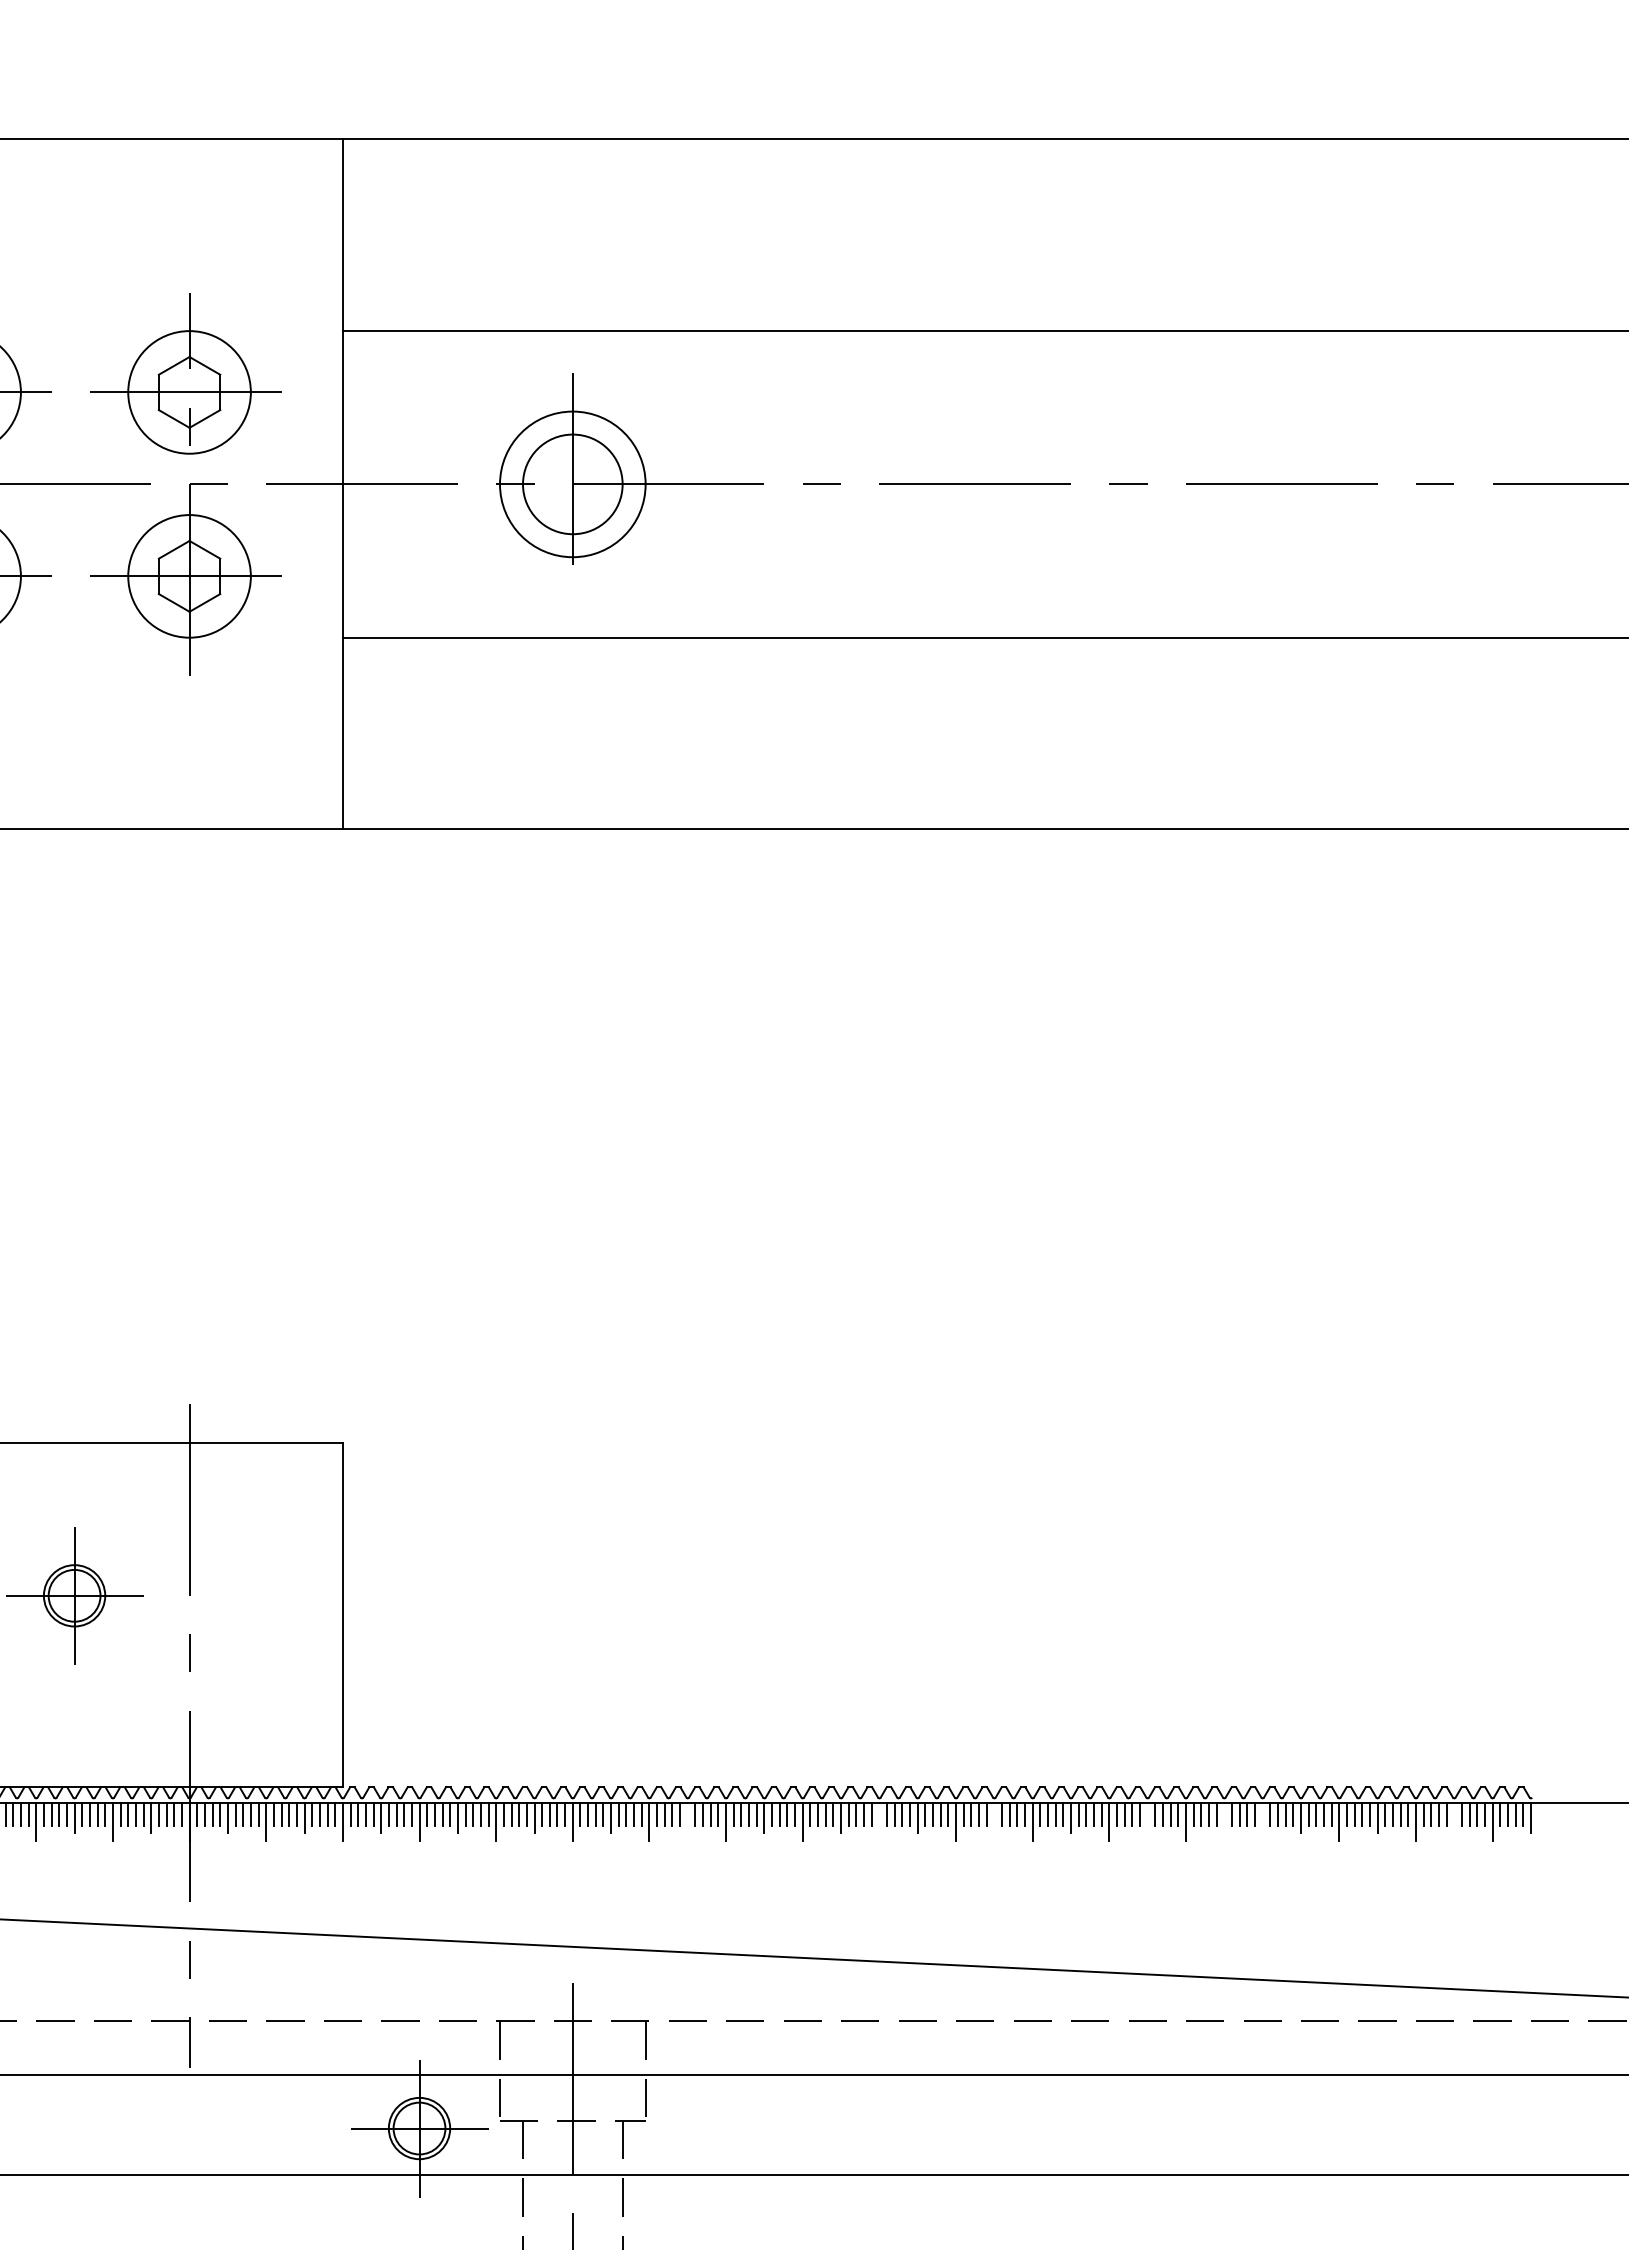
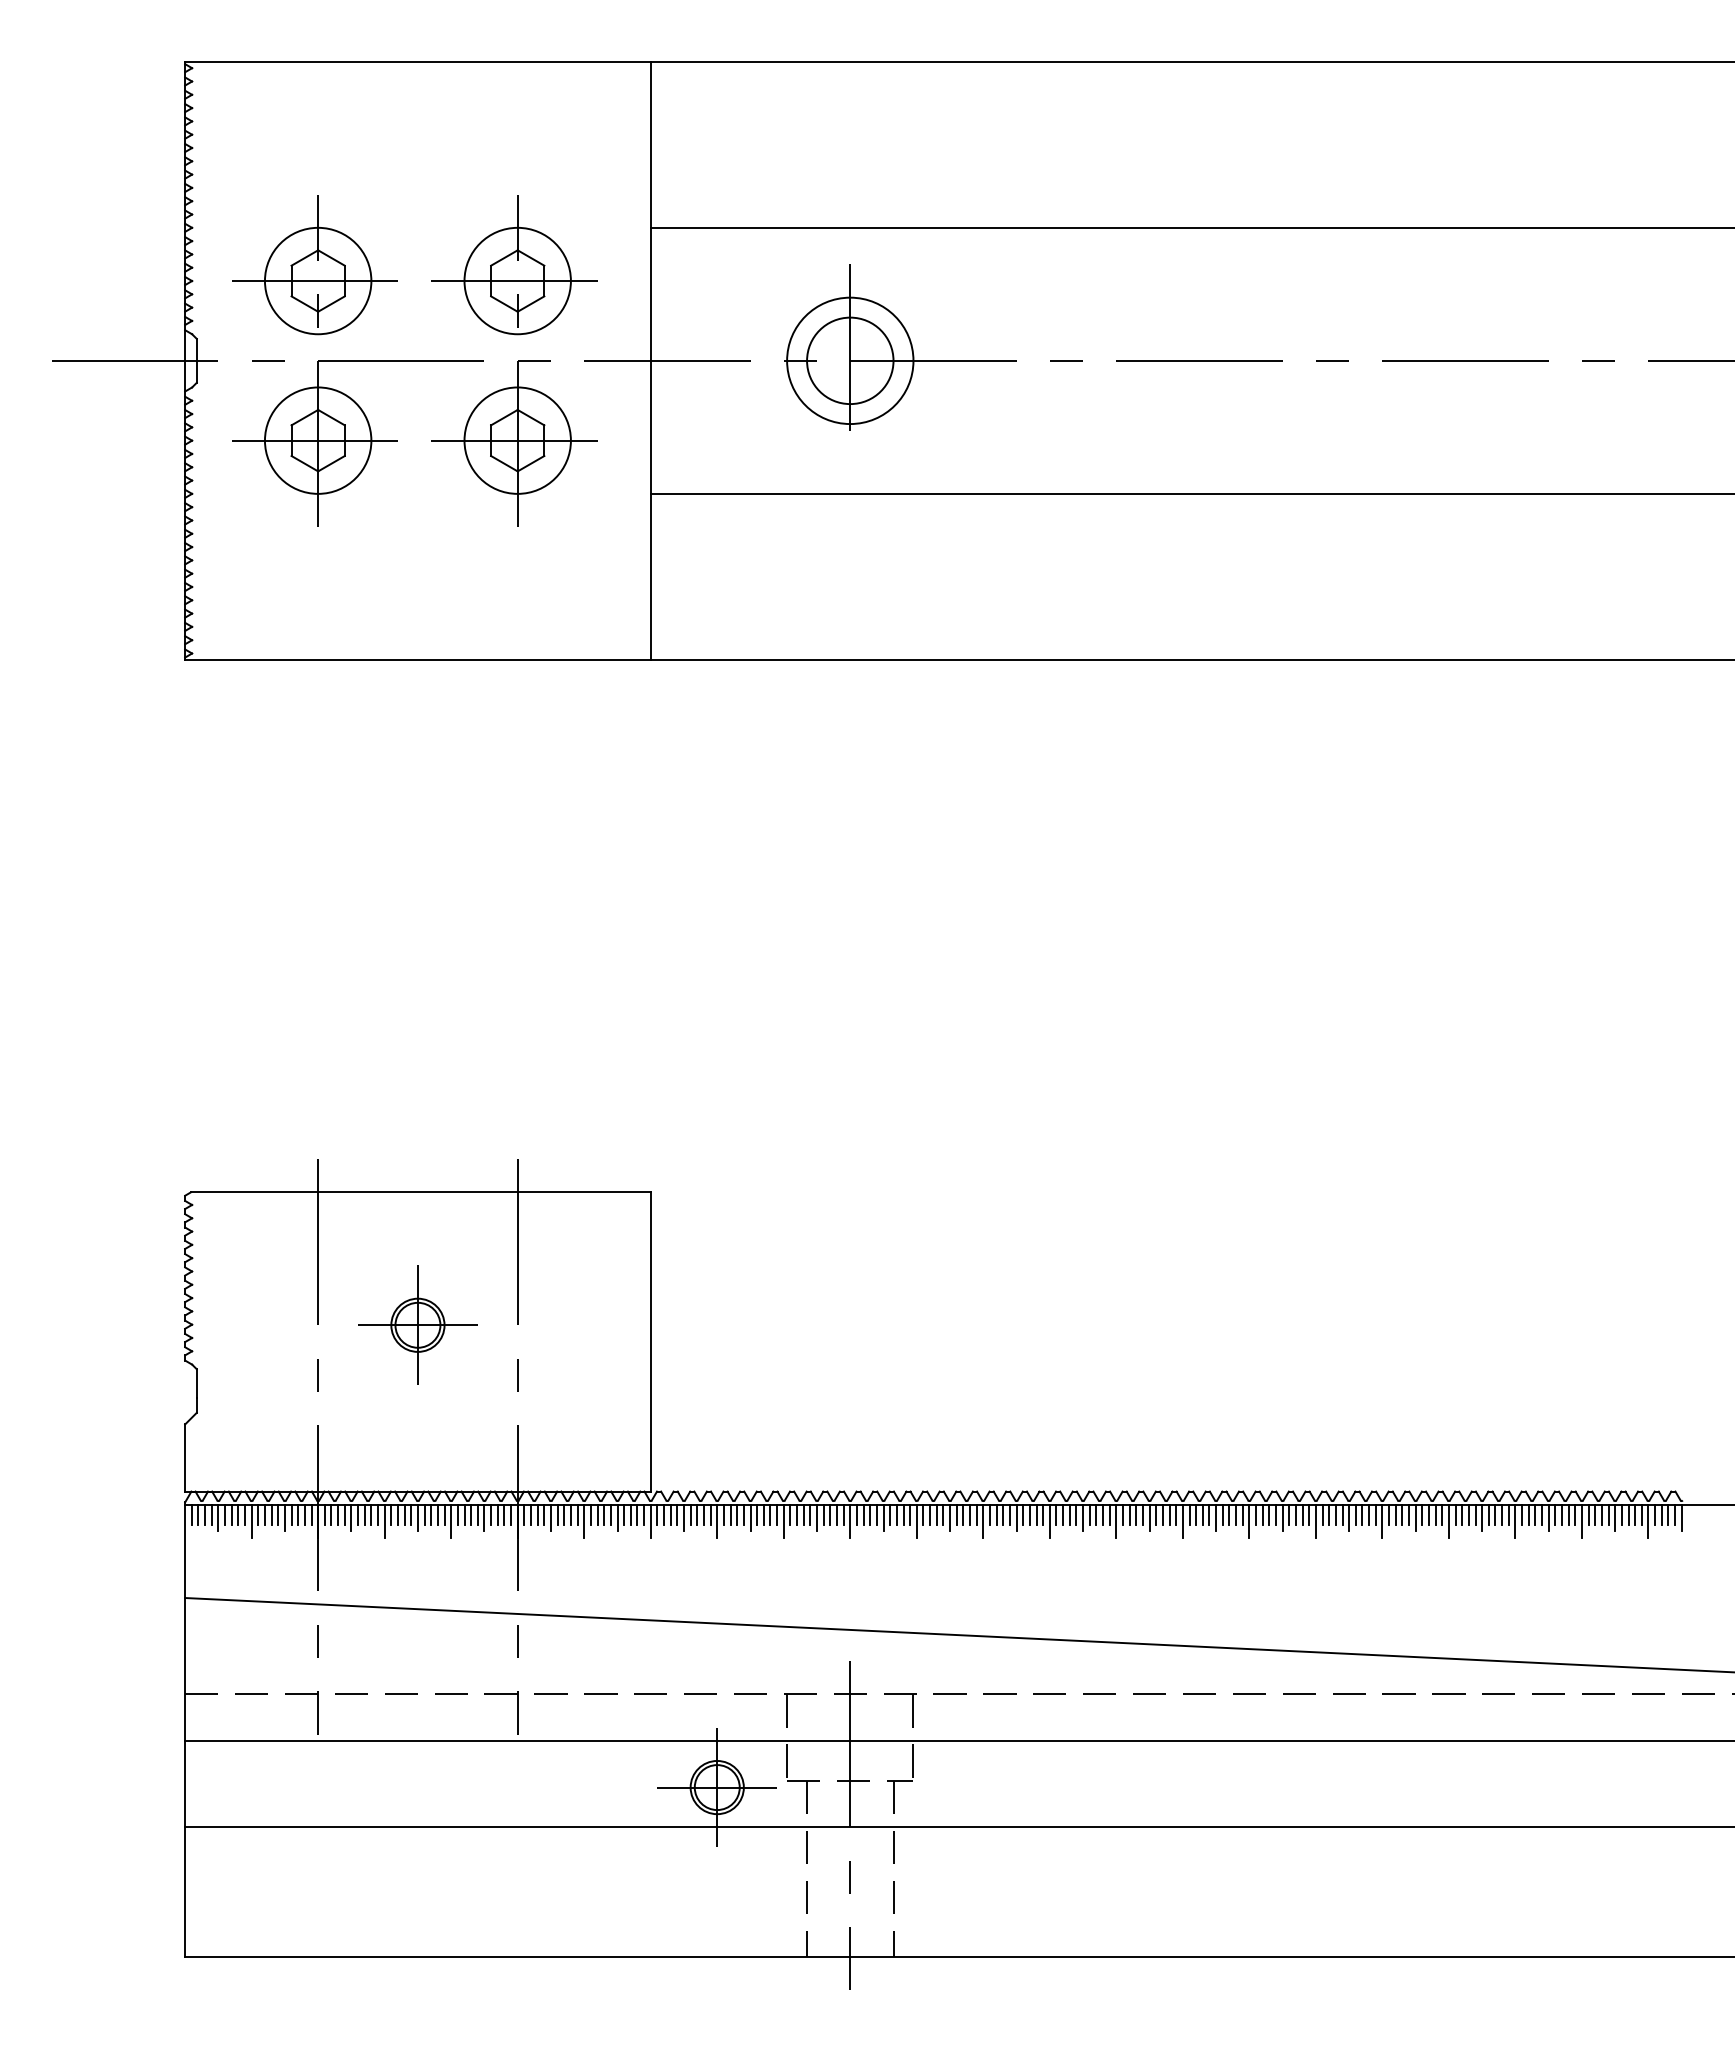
line: (688, 1817) -> (950, 1517), added
line: (994, 1817) -> (1216, 1517), added
line: (1148, 1817) -> (1349, 1517), added
line: (1224, 1817) -> (1415, 1517), added
line: (1454, 1817) -> (1615, 1517), added
line: (879, 1821) -> (1116, 1521), added
line: (1262, 1821) -> (1448, 1521), added

